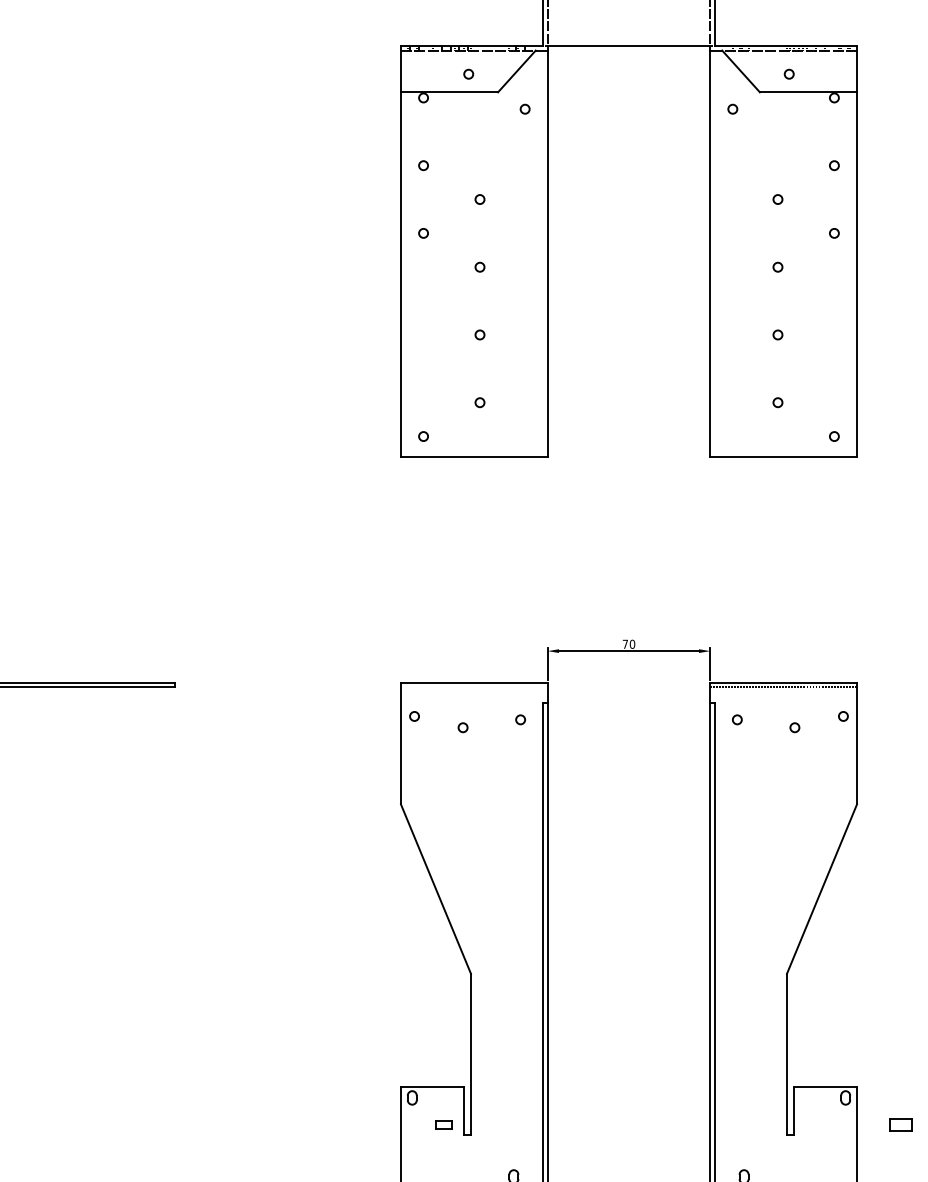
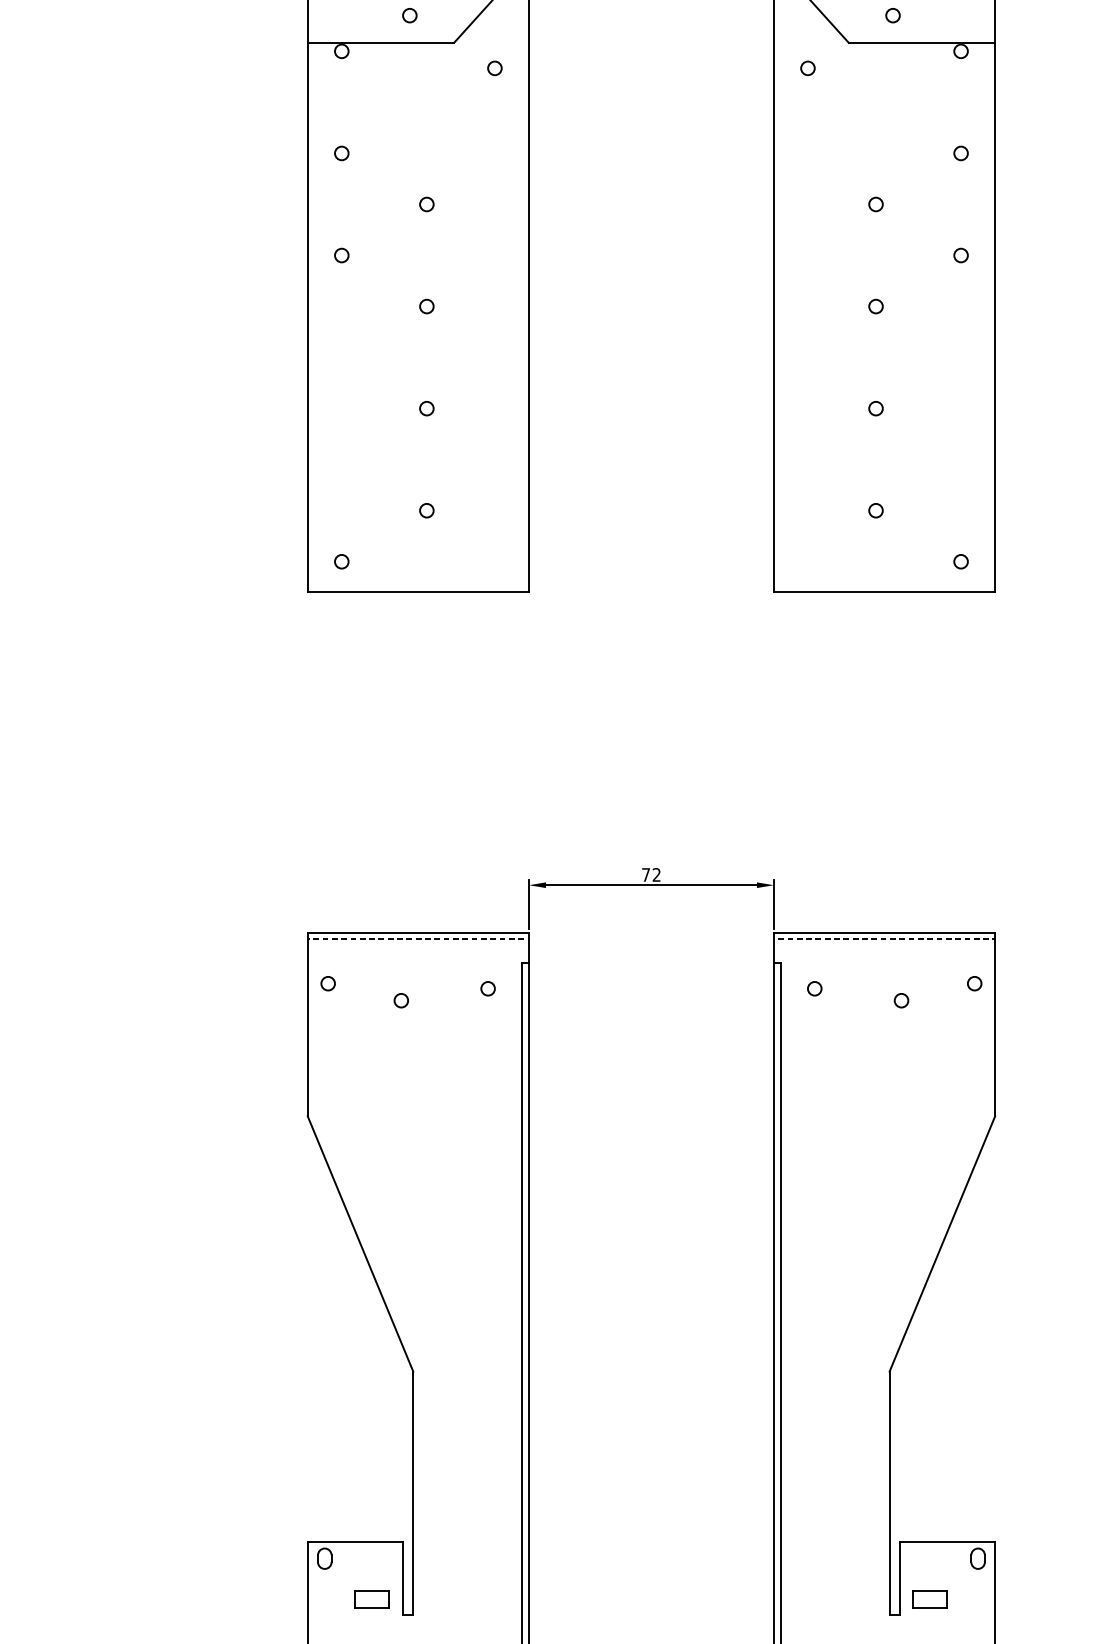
text: (632, 643) -> (656, 873), 70 -> 72
line: (474, 687) -> (418, 940), added
part: (443, 1124) -> (371, 1598), size x1.43
part: (900, 1124) -> (929, 1598), moved

